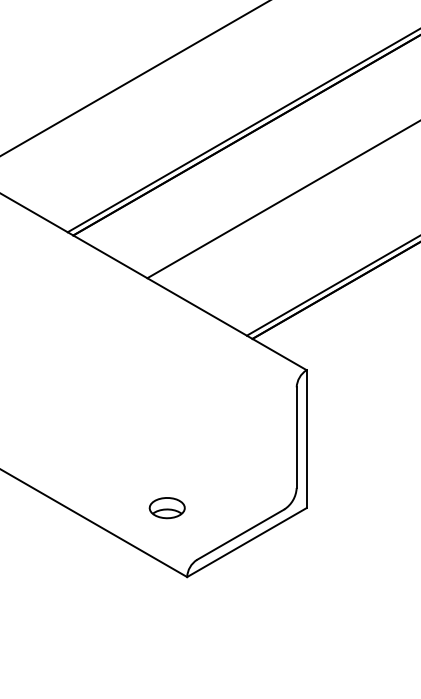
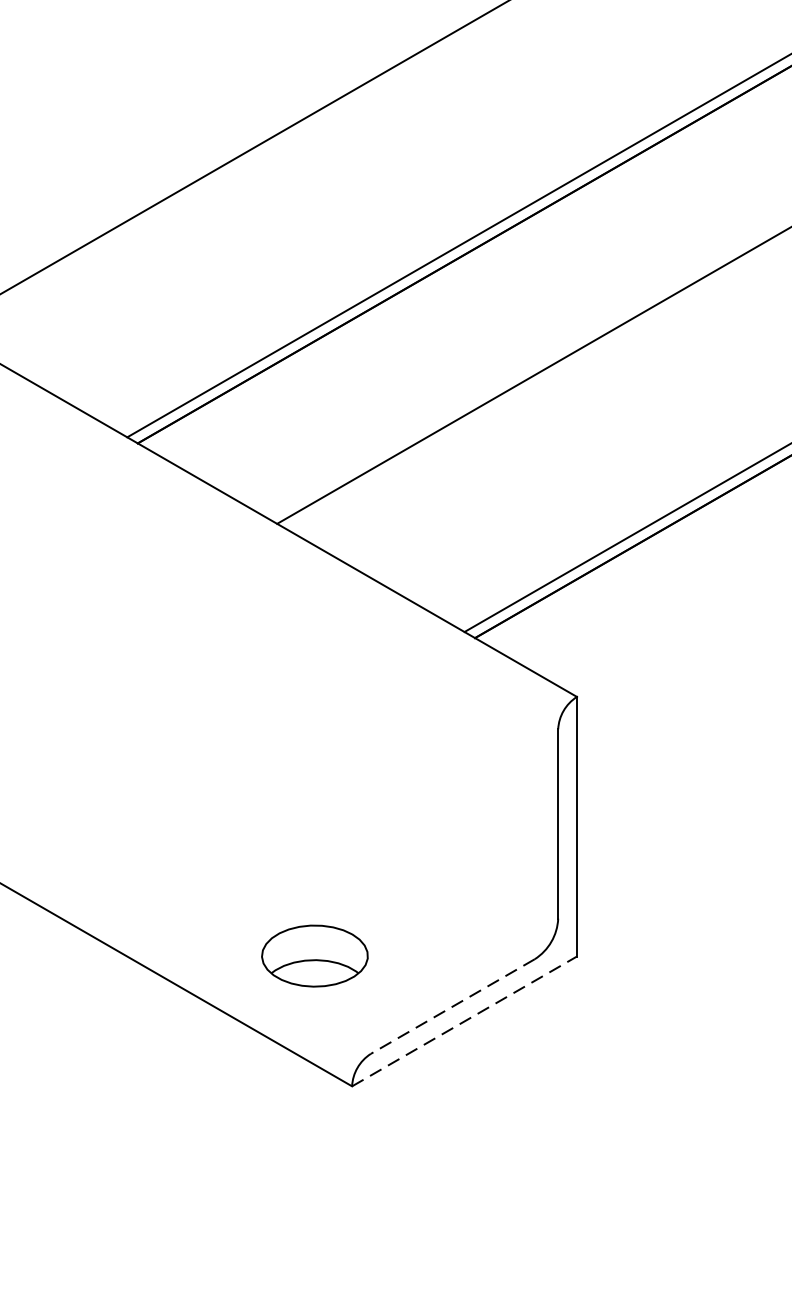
part: (166, 508) -> (313, 957), size x1.6
line: (240, 534) -> (452, 1006), solid -> dashed
line: (246, 542) -> (463, 1021), solid -> dashed

